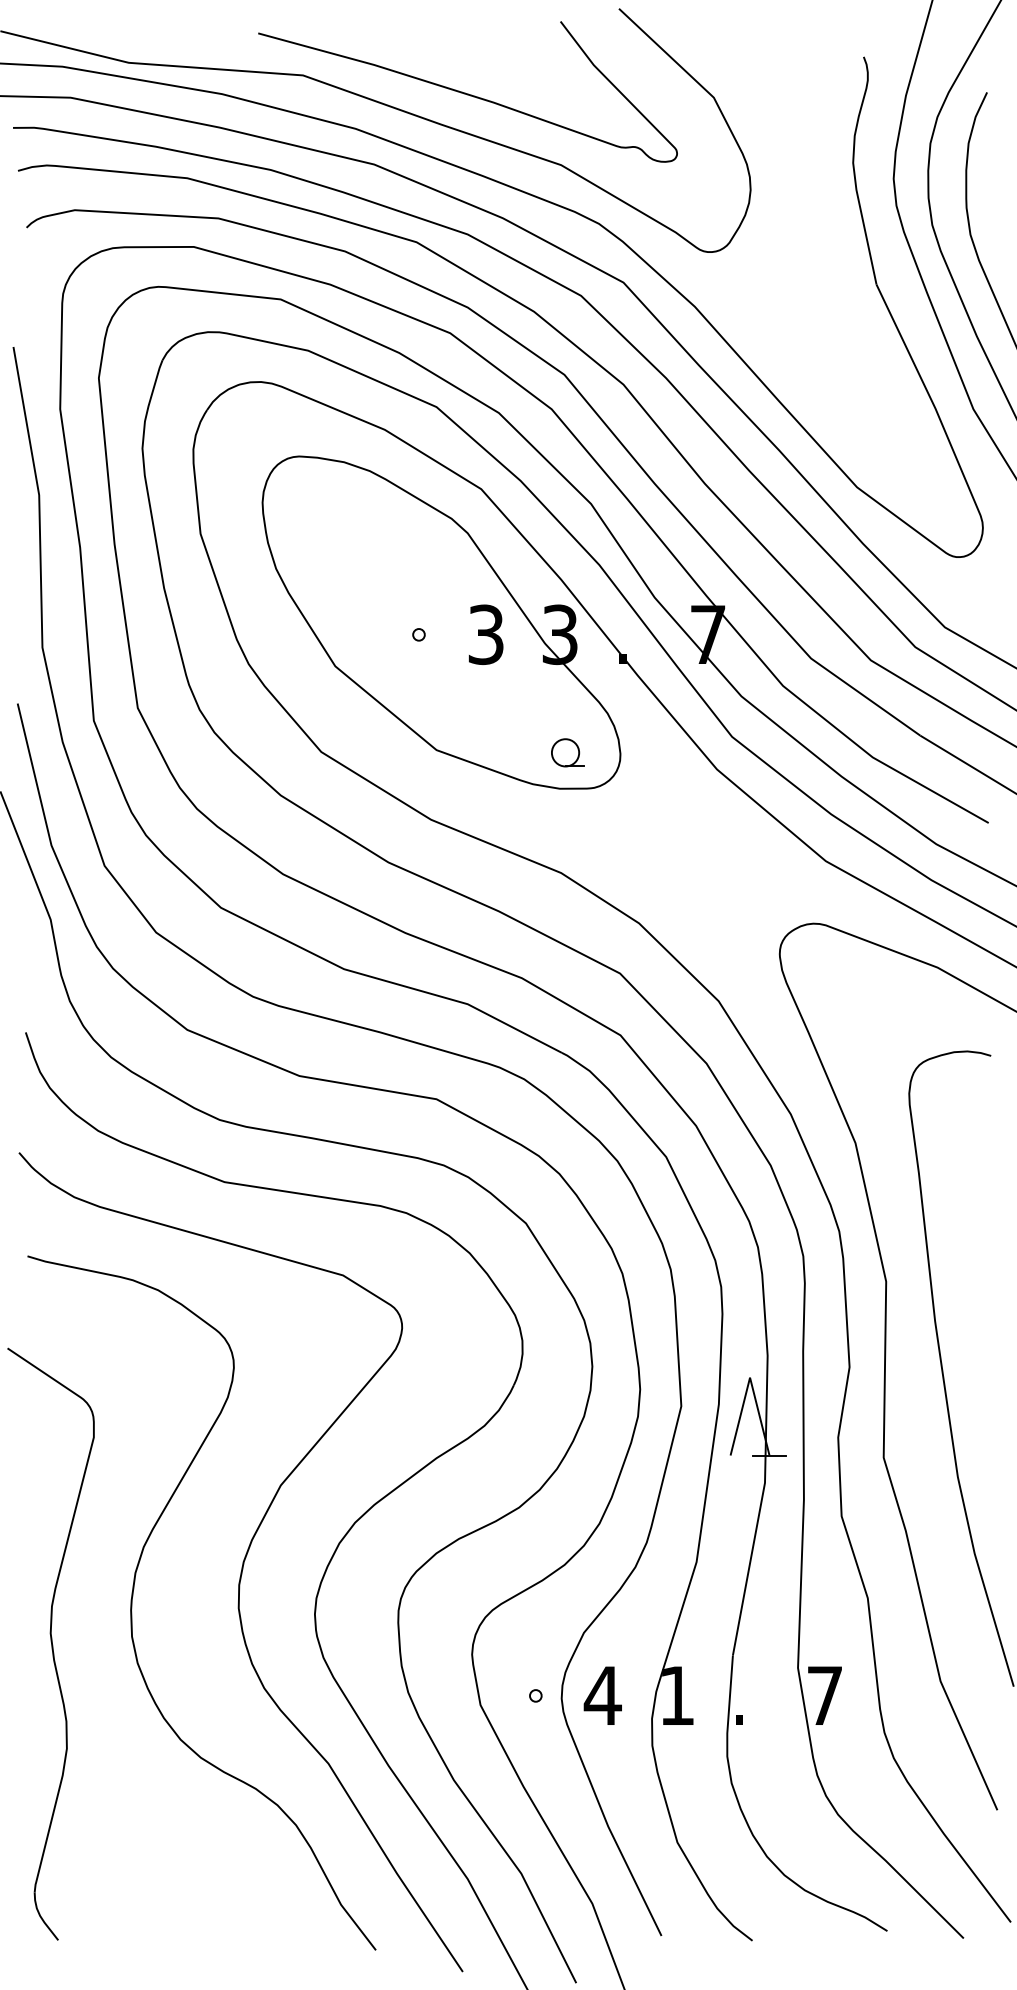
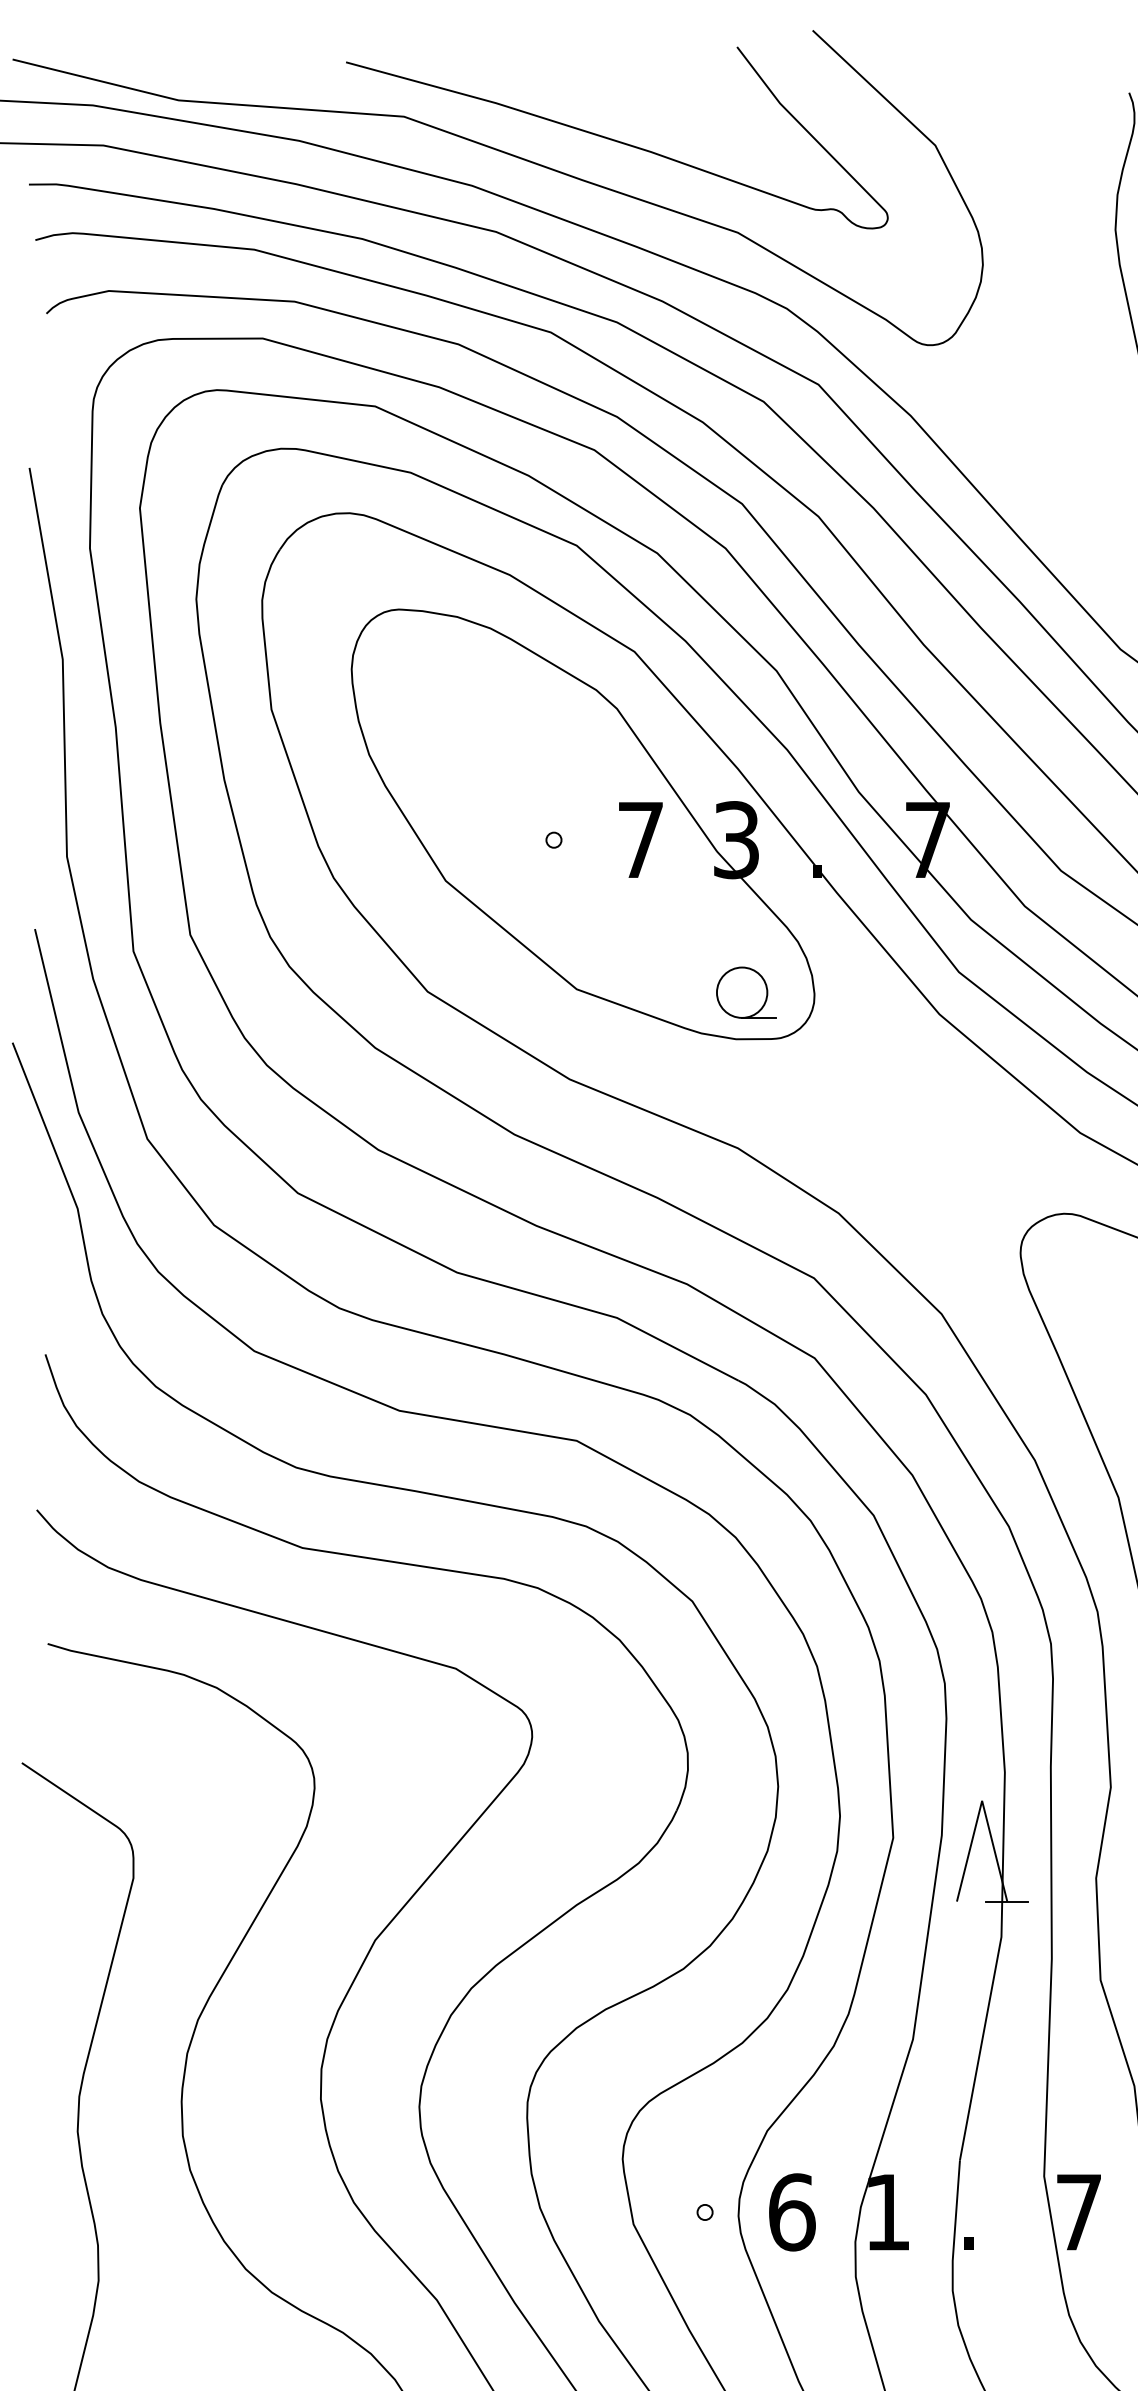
text: (485, 634) -> (639, 839), 3 -> 7
part: (567, 752) -> (746, 992), size x1.43
text: (602, 1695) -> (791, 2211), 4 -> 6

